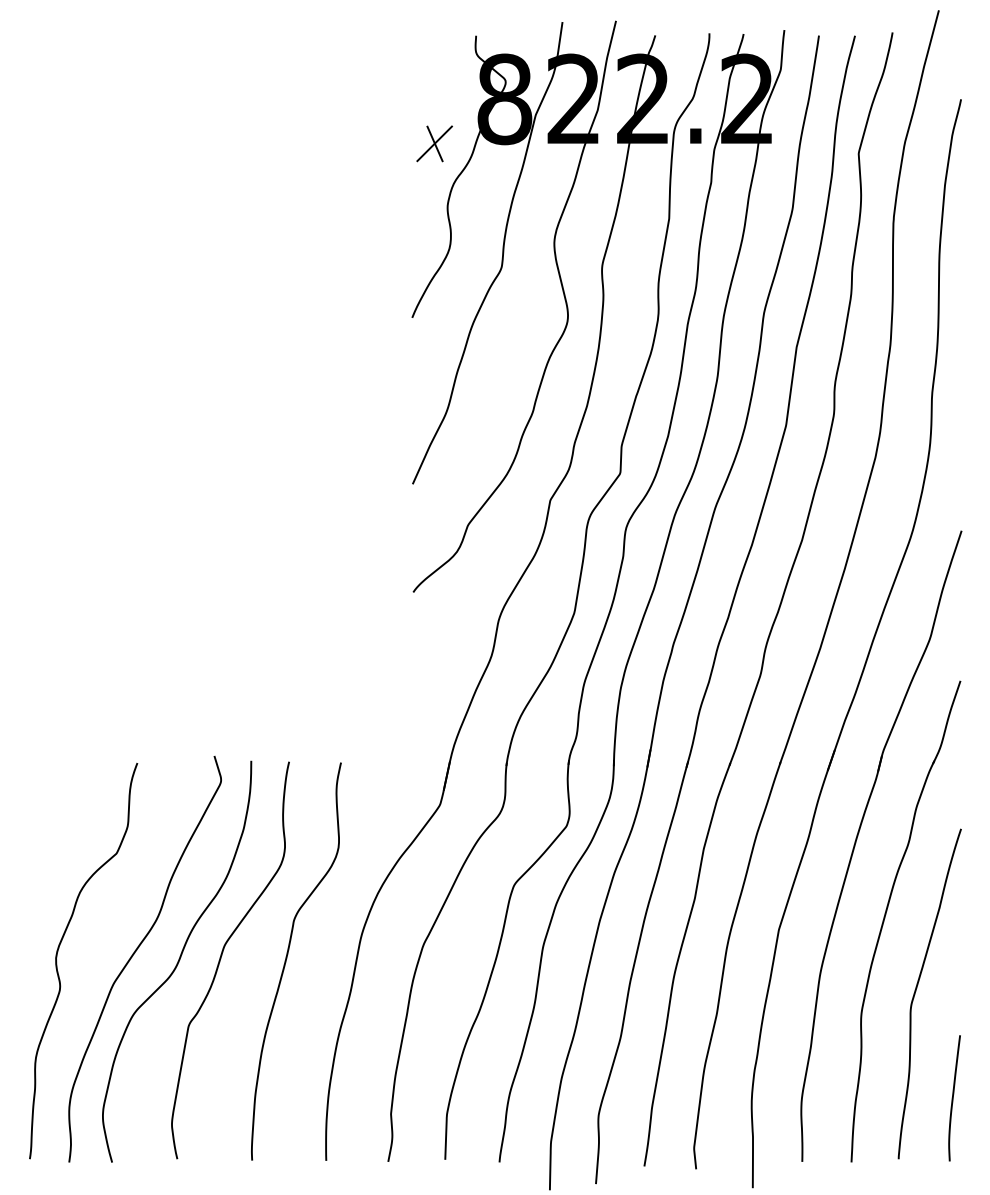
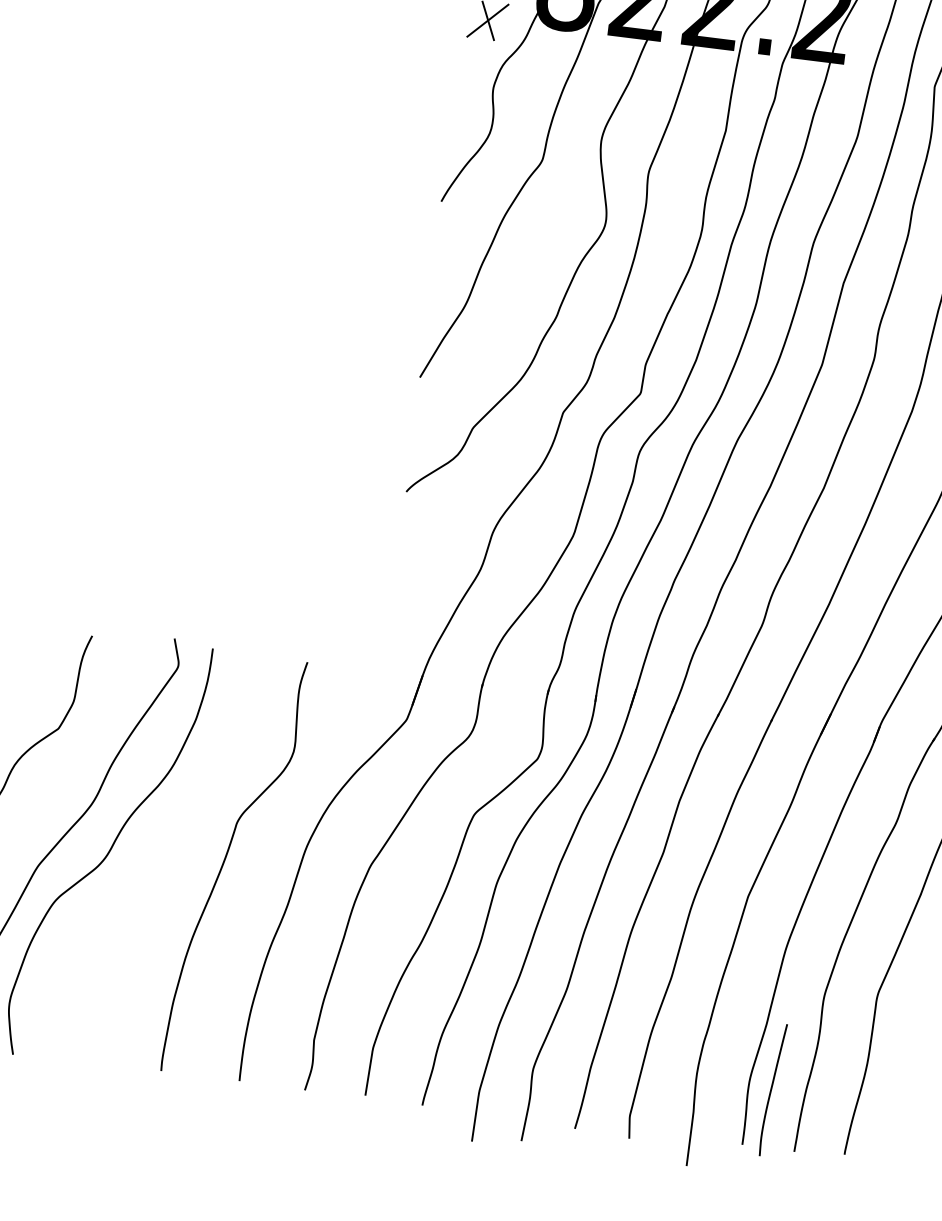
curve: (221, 958) -> (155, 853), removed
curve: (953, 1098) -> (771, 1090), moved

